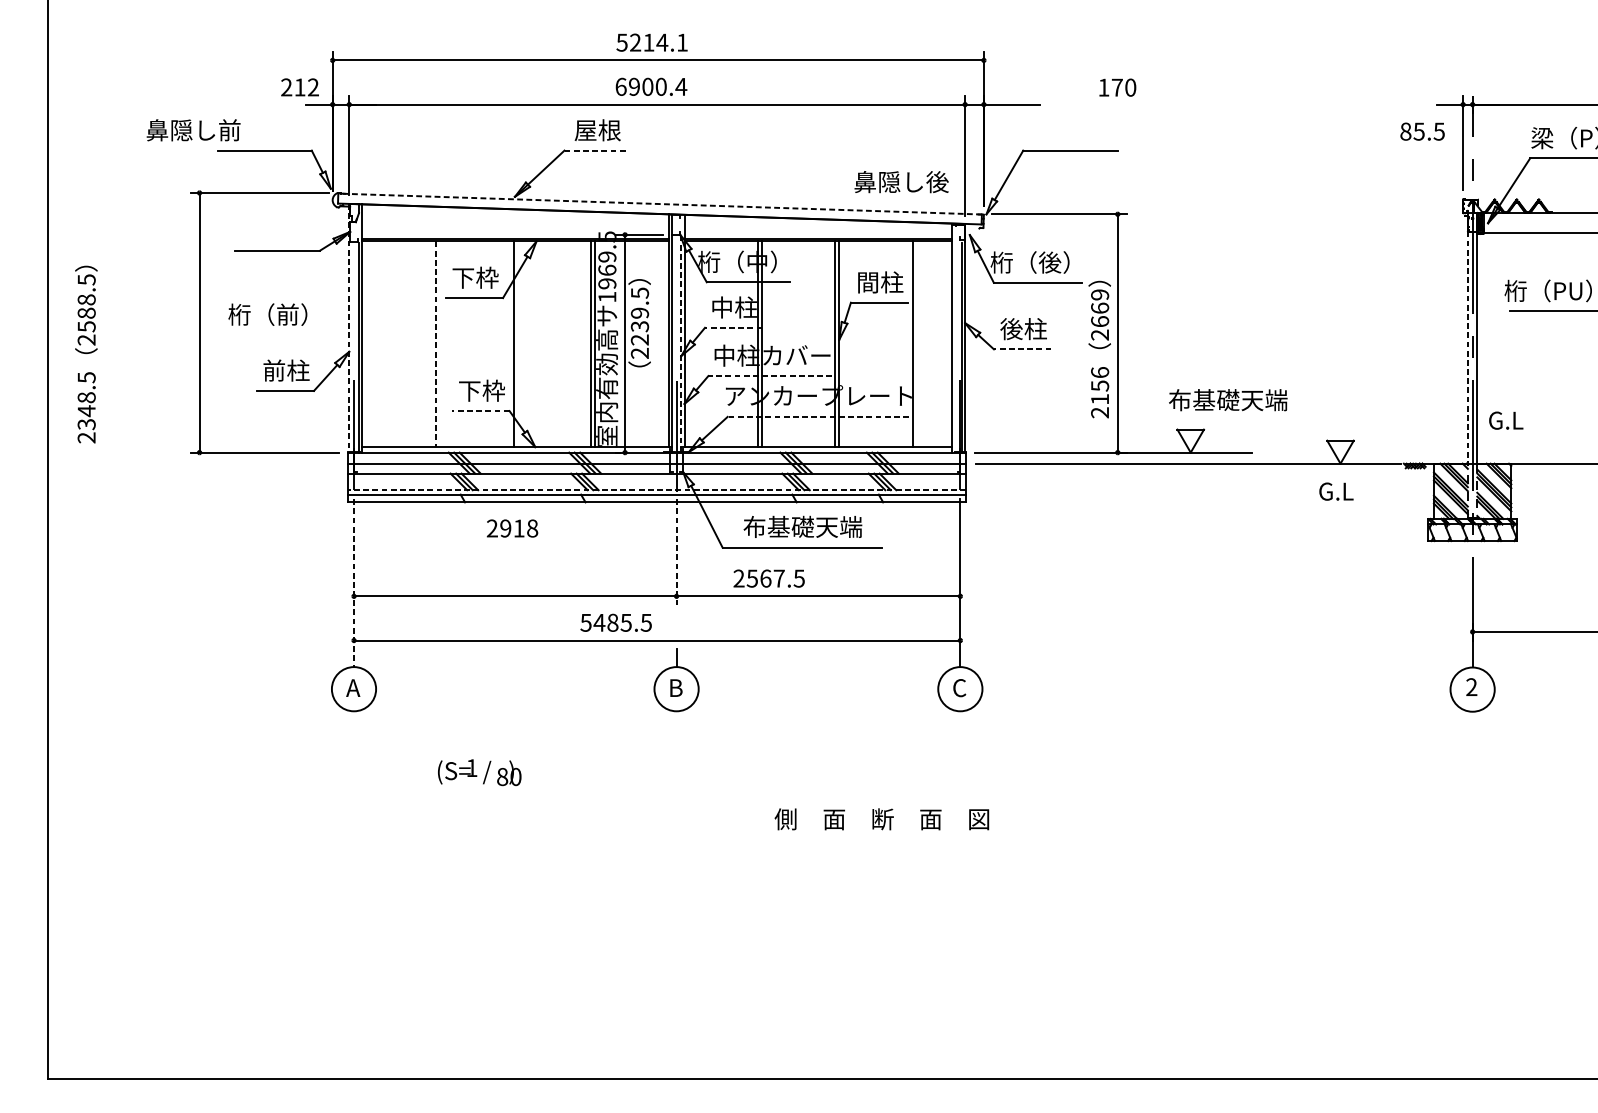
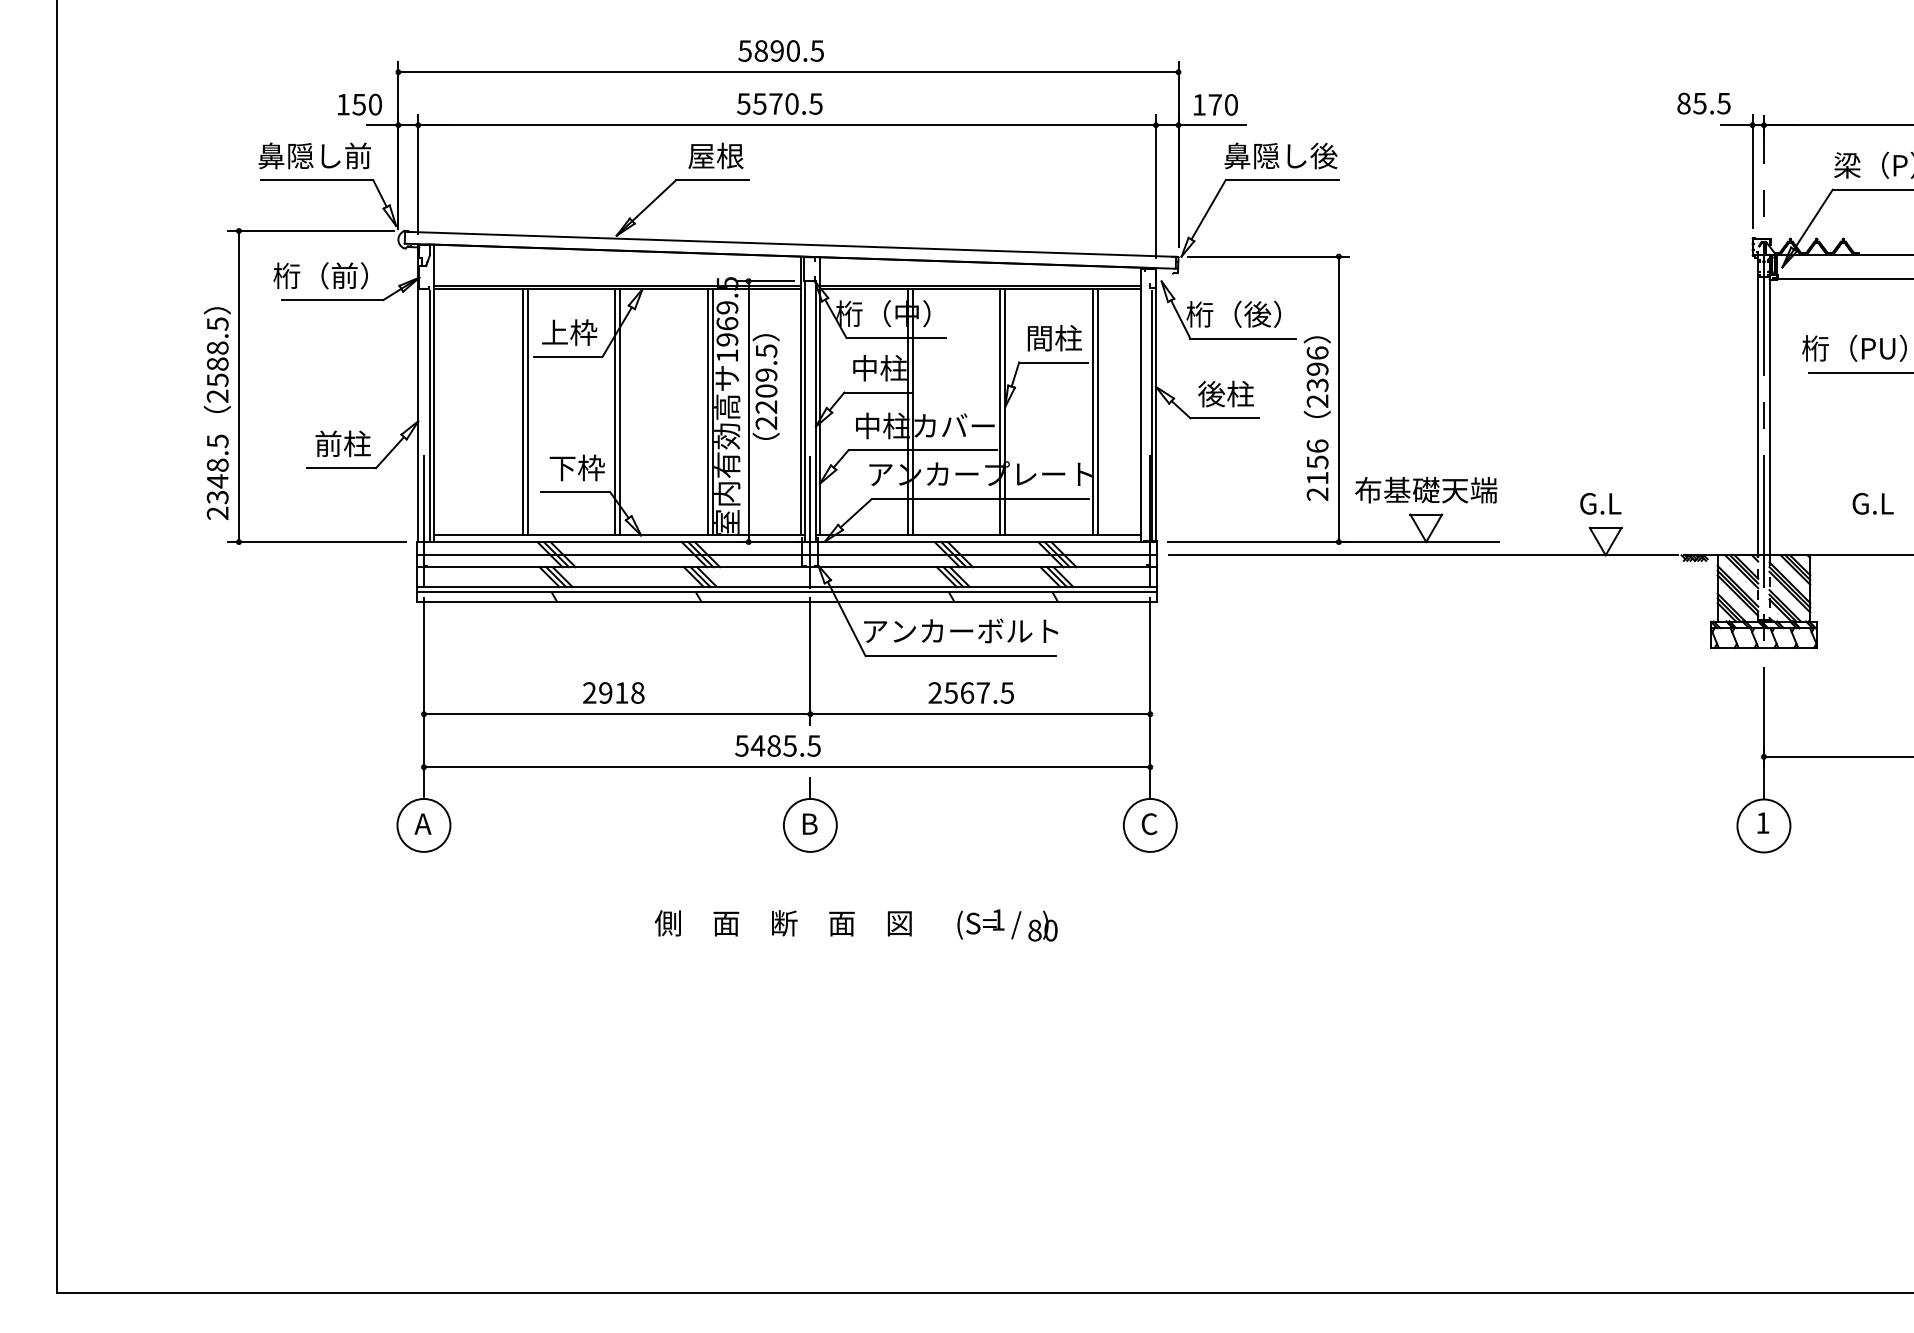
text: (658, 42) -> (788, 50), 5214.1 -> 5890.5
text: (651, 86) -> (780, 103), 6900.4 -> 5570.5
text: (299, 87) -> (358, 104), 212 -> 150
text: (1117, 87) -> (1215, 104), moved
text: (193, 129) -> (314, 155), moved
text: (1422, 131) -> (1703, 103), moved
line: (594, 150) -> (712, 180), dashed -> solid
text: (901, 181) -> (1280, 155), moved
line: (660, 204) -> (790, 244), dashed -> solid
text: (462, 277) -> (554, 332), 下枠 -> 上枠
text: (1099, 308) -> (1317, 369), 2669 -> 2396
text: (267, 314) -> (320, 275), moved
text: (639, 326) -> (766, 390), 2239.5 -> 2209.5
line: (733, 327) -> (878, 392), dashed -> solid
line: (349, 328) -> (418, 393), dashed -> solid
line: (1468, 338) -> (1758, 405), dashed -> solid
line: (680, 343) -> (815, 411), dashed -> solid
line: (436, 344) -> (522, 412), dashed -> solid
line: (440, 344) -> (527, 412), added
line: (518, 344) -> (620, 412), added
line: (916, 344) -> (1097, 412), added
line: (1022, 349) -> (1224, 418), dashed -> solid
text: (85, 354) -> (216, 413), moved
line: (770, 376) -> (922, 450), dashed -> solid
text: (1228, 400) -> (1426, 490), moved
line: (480, 411) -> (575, 492), dashed -> solid
line: (818, 417) -> (980, 499), dashed -> solid
text: (1505, 420) -> (1872, 503), moved
line: (656, 490) -> (786, 587), dashed -> solid
text: (1336, 491) -> (1600, 503), moved
text: (802, 526) -> (961, 630), 布基礎天端 -> アンカーボルト
text: (512, 528) -> (613, 692), moved
line: (676, 552) -> (810, 661), dashed -> solid
text: (768, 578) -> (970, 692), moved
line: (353, 583) -> (423, 698), dashed -> solid
text: (615, 622) -> (777, 745), moved
text: (1471, 686) -> (1762, 822), 2 -> 1
text: (479, 772) -> (1007, 925), moved
text: (881, 819) -> (782, 923), moved

